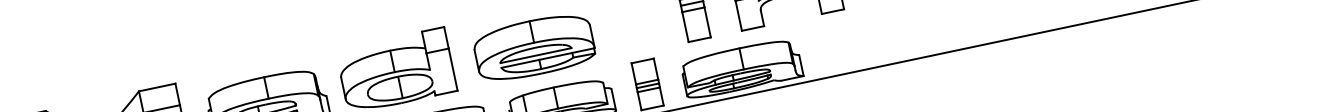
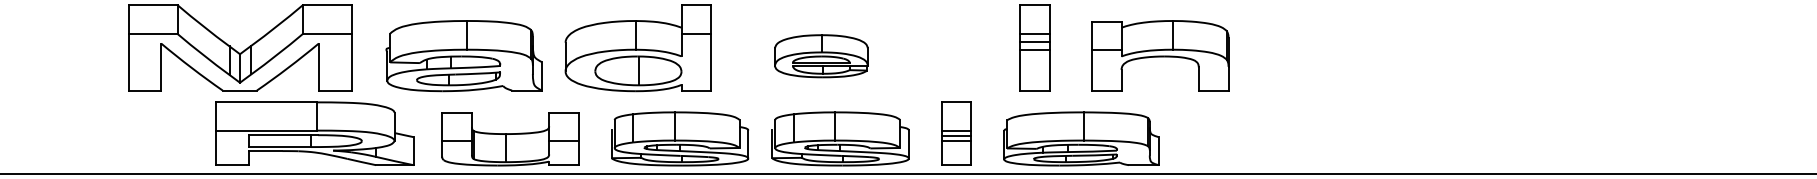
part: (534, 47) -> (821, 56), size x0.6

